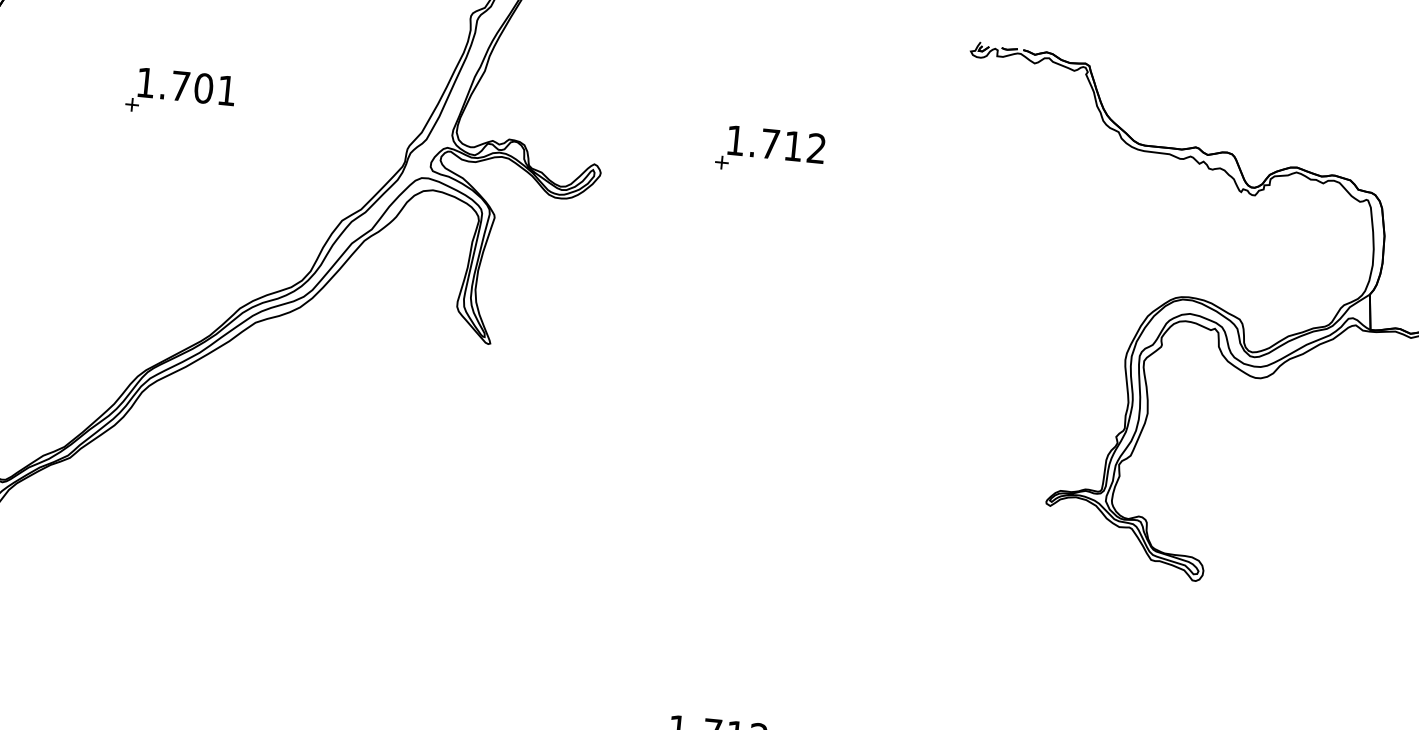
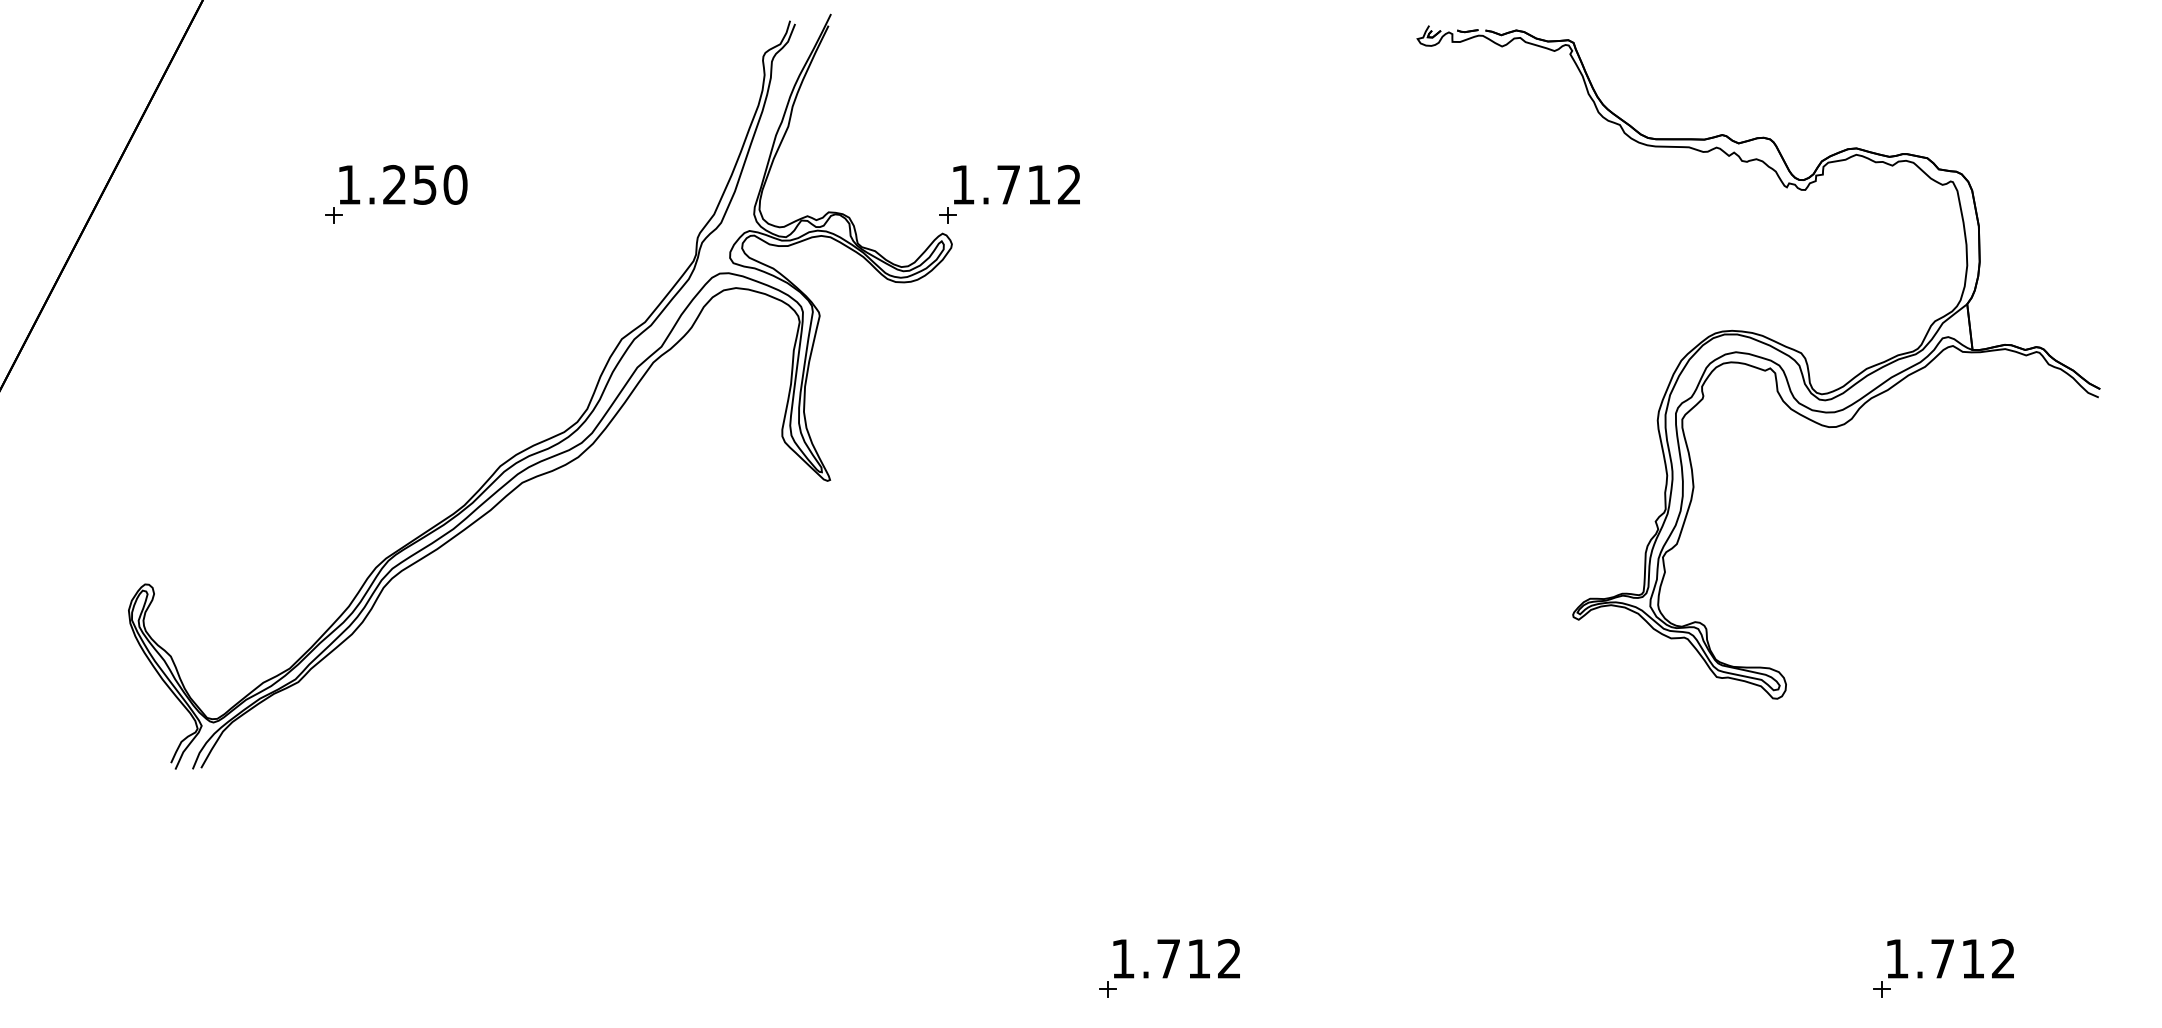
text: (204, 88) -> (425, 184), 1.701 -> 1.250
part: (770, 151) -> (1009, 194), moved

